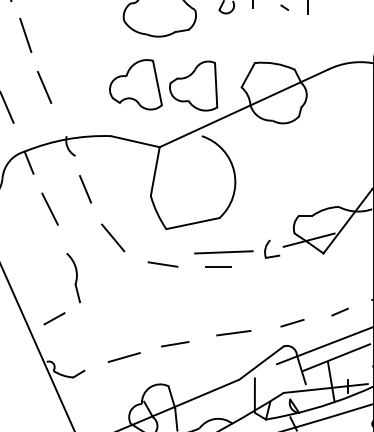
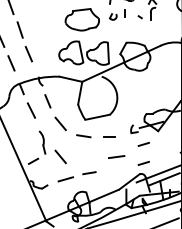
line: (222, 252) -> (111, 130), removed
line: (291, 280) -> (143, 143), added
line: (112, 308) -> (60, 156), added
line: (339, 310) -> (165, 157), removed
line: (233, 331) -> (116, 156), moved

